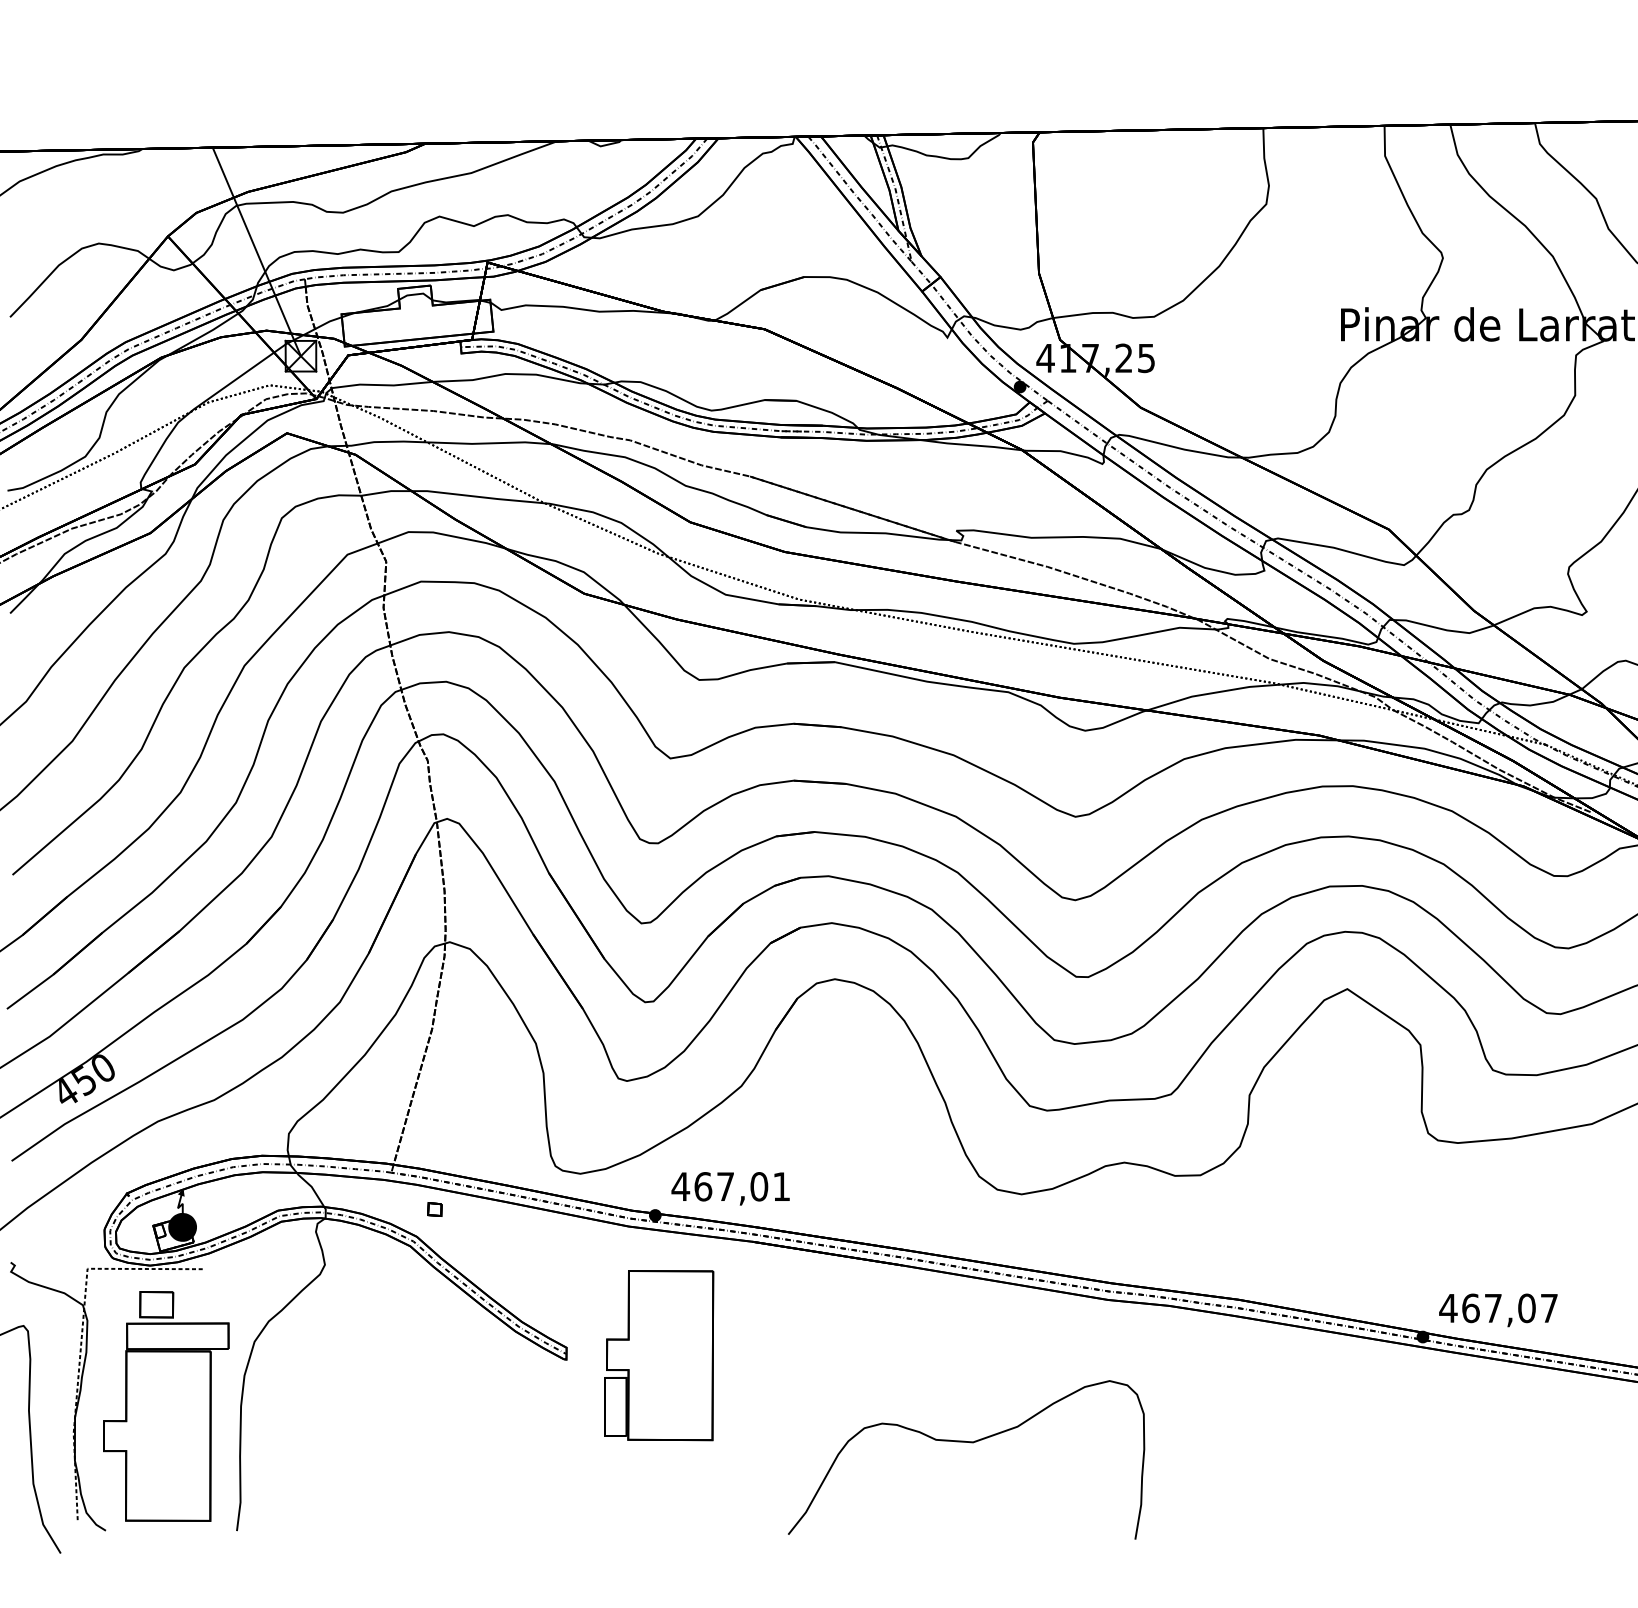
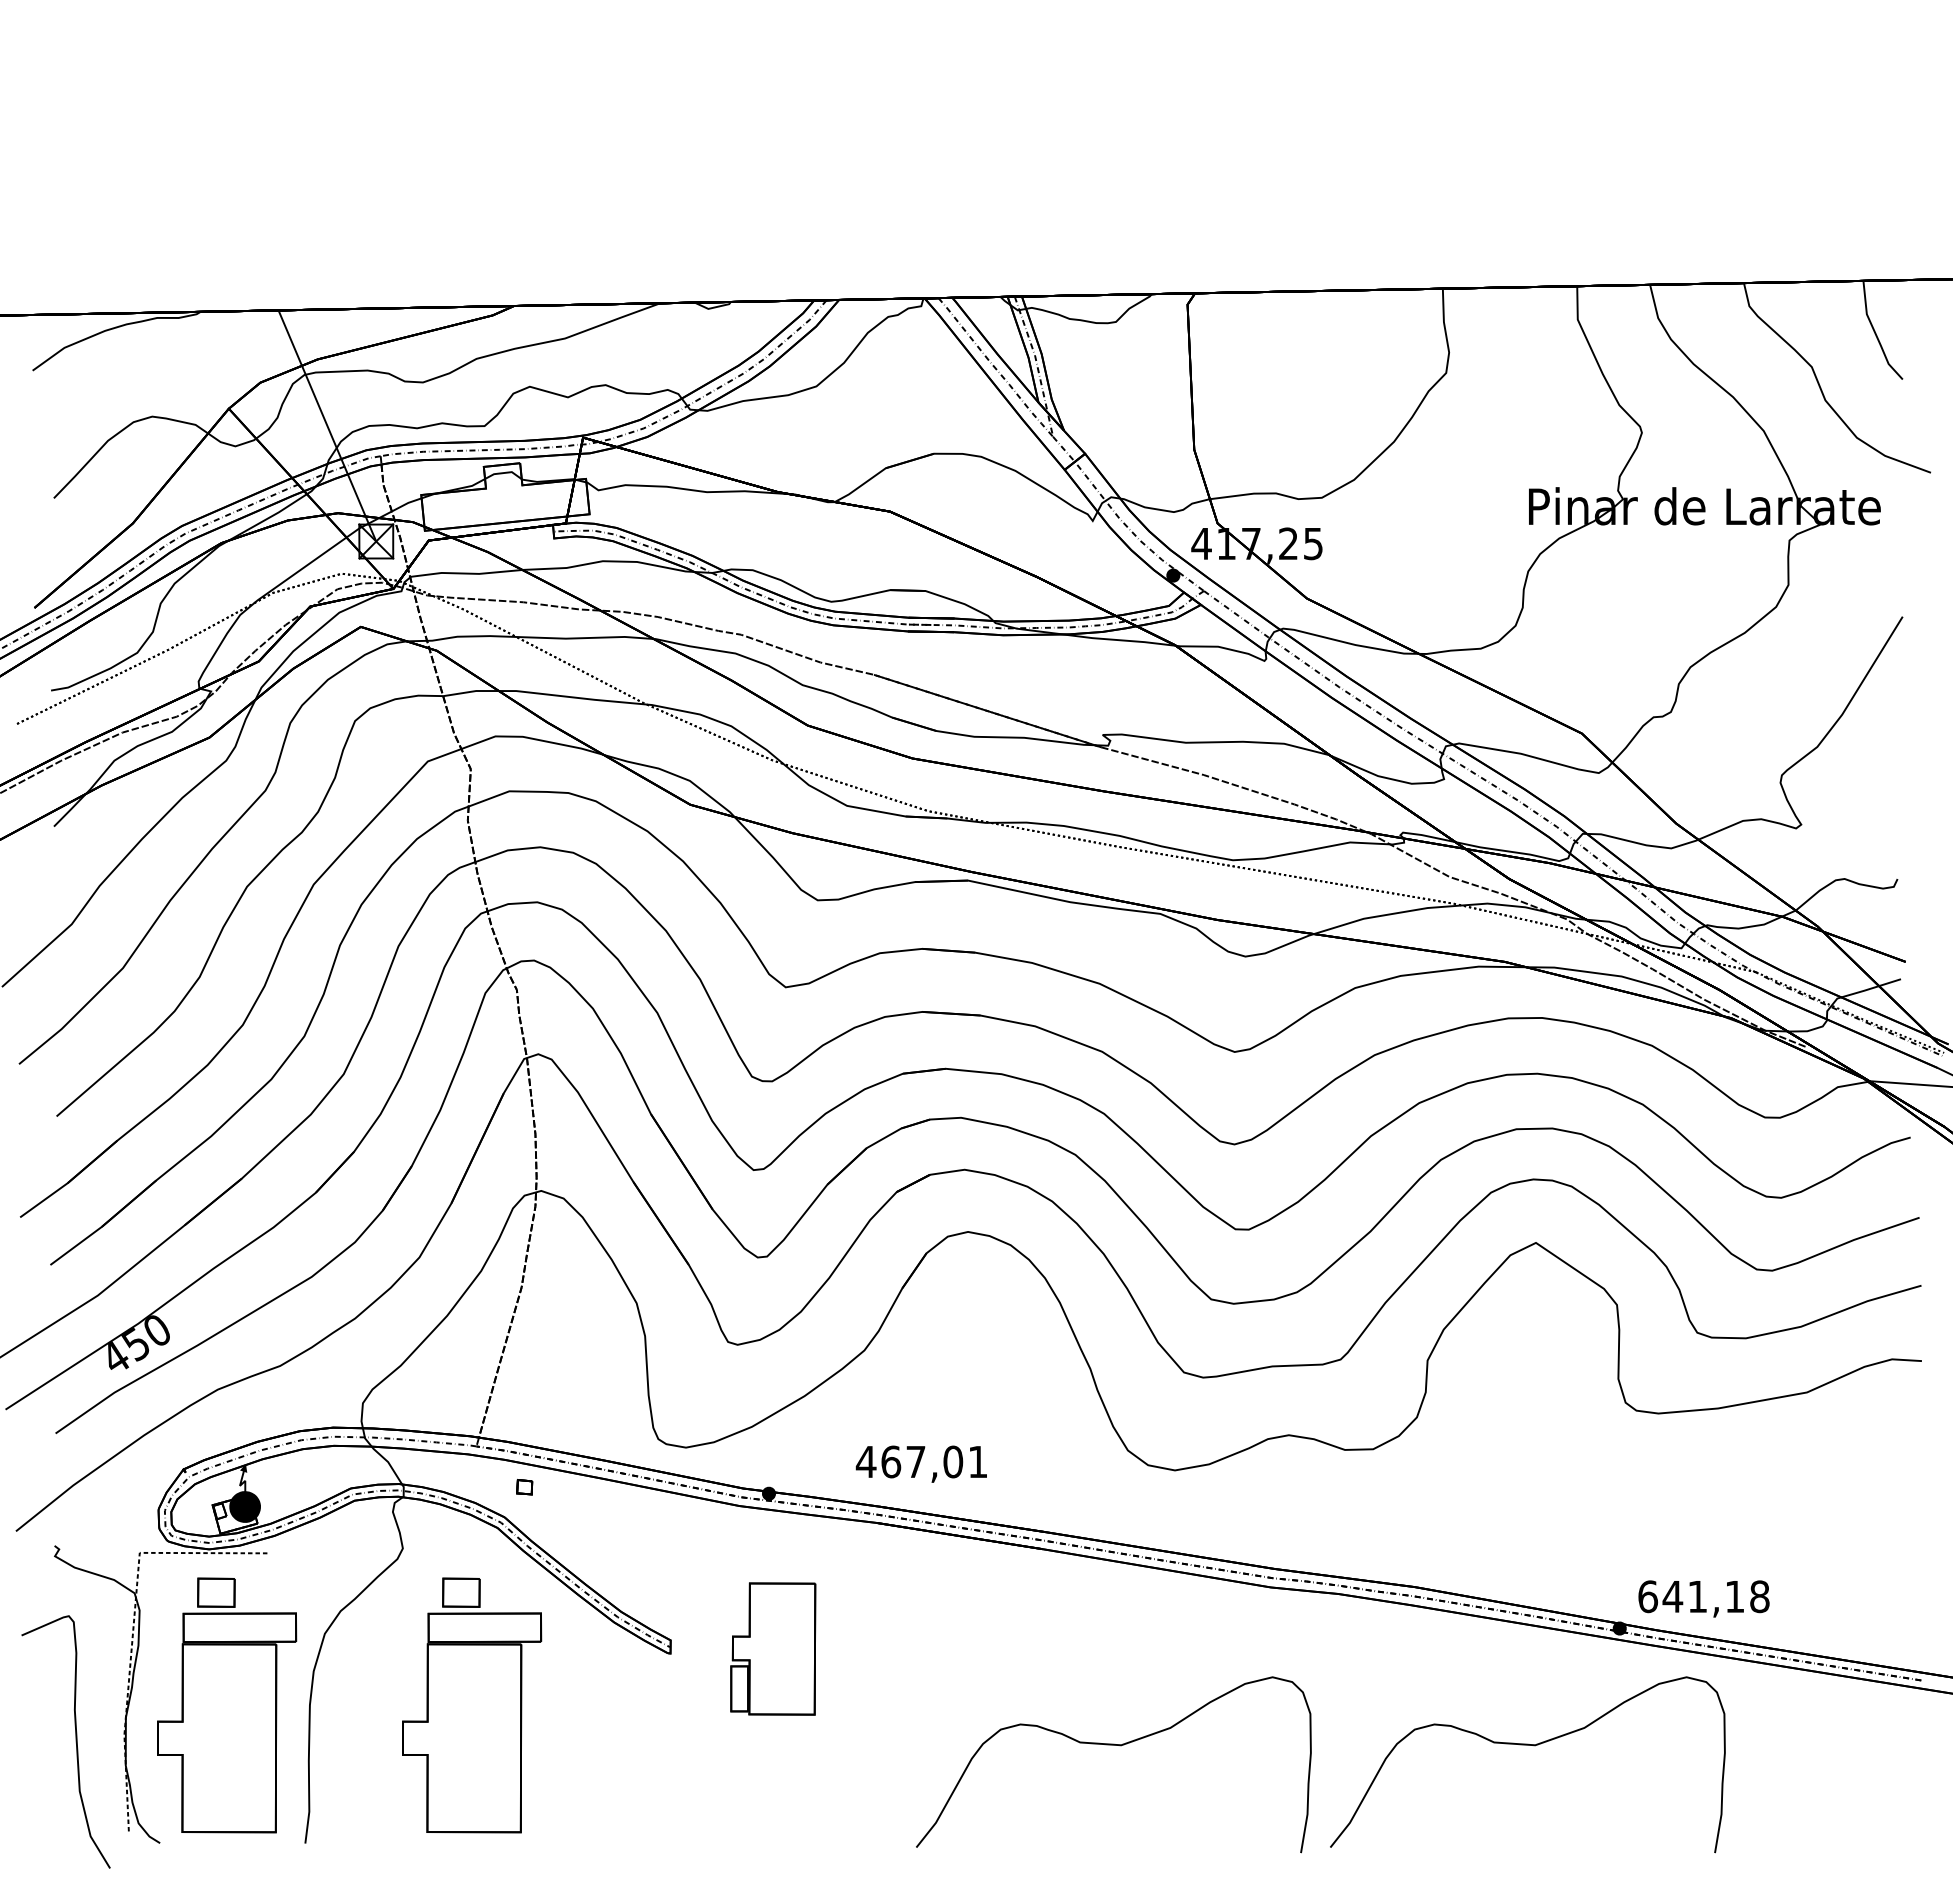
text: (729, 1188) -> (920, 1463), moved
text: (1498, 1308) -> (1703, 1596), 467,07 -> 641,18
part: (659, 1355) -> (773, 1648), size x0.7
part: (387, 1406) -> (472, 1705), added
curve: (1339, 1442) -> (1527, 1745), added

